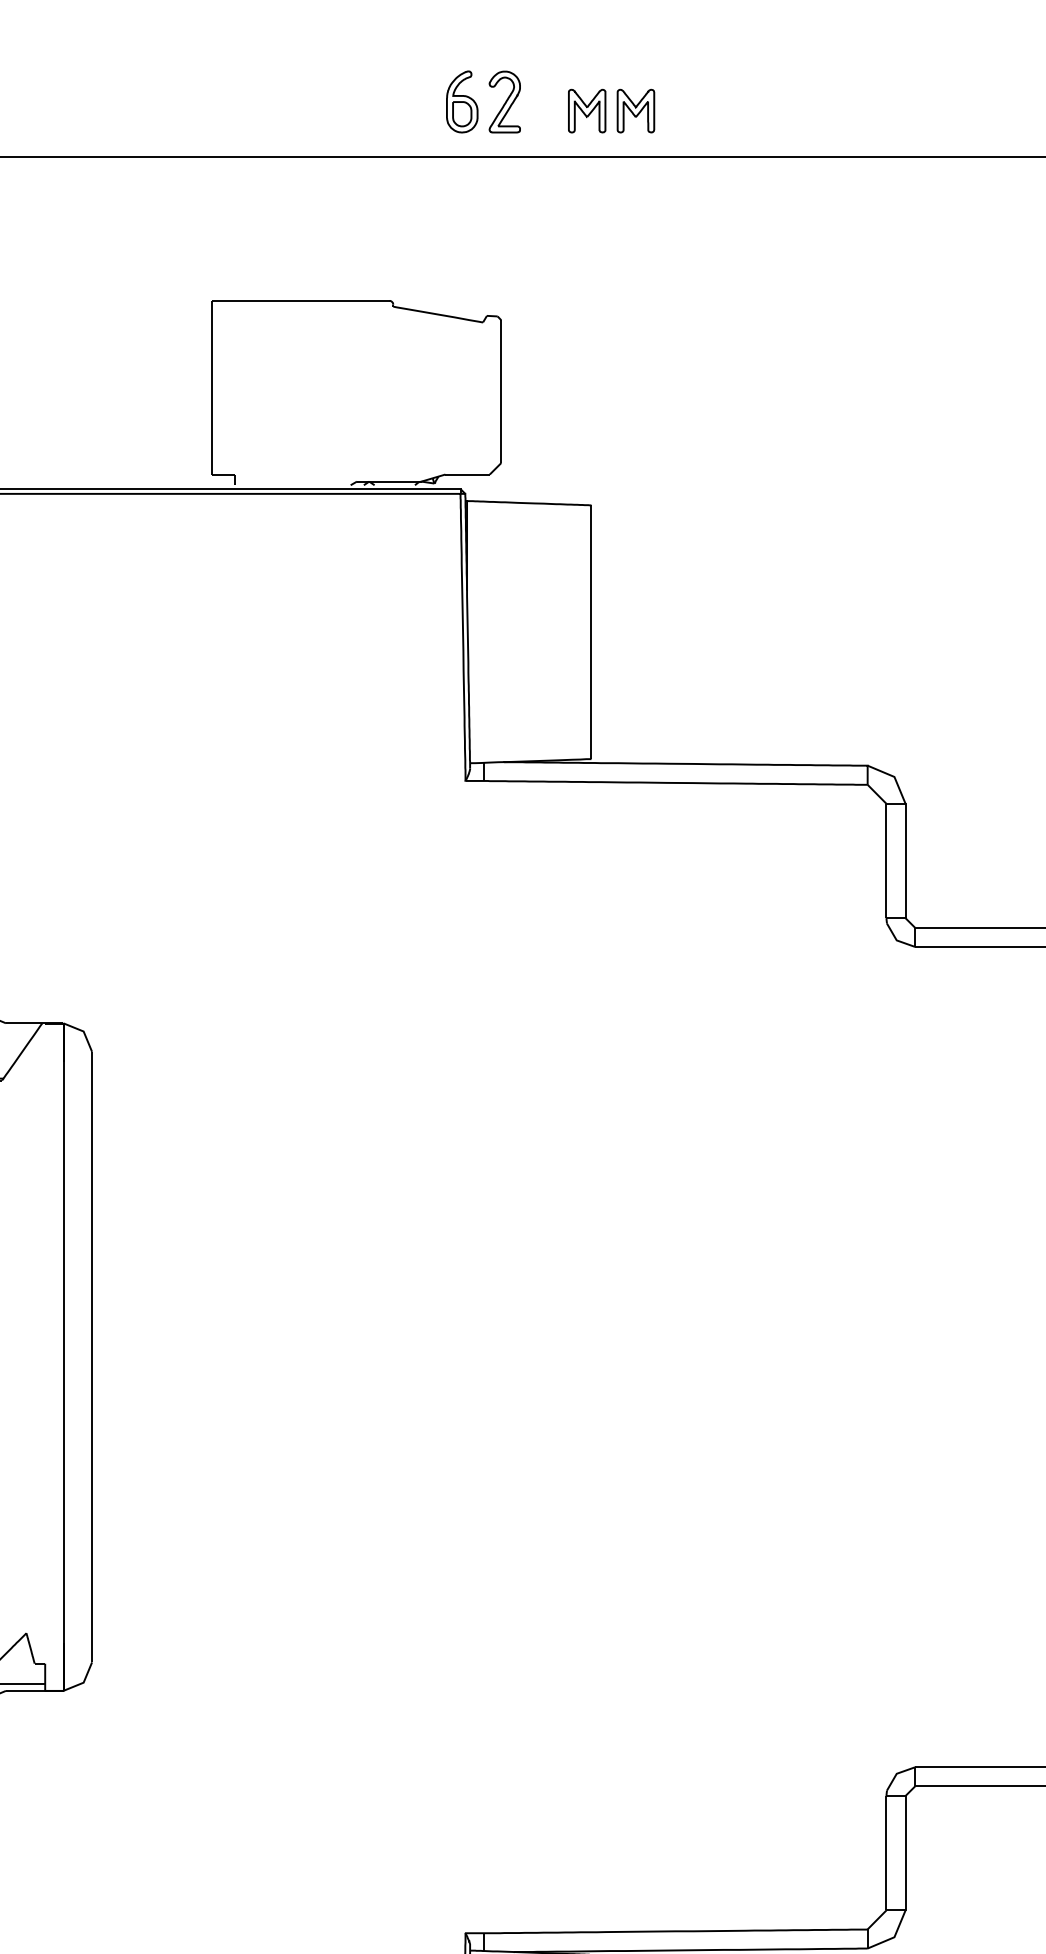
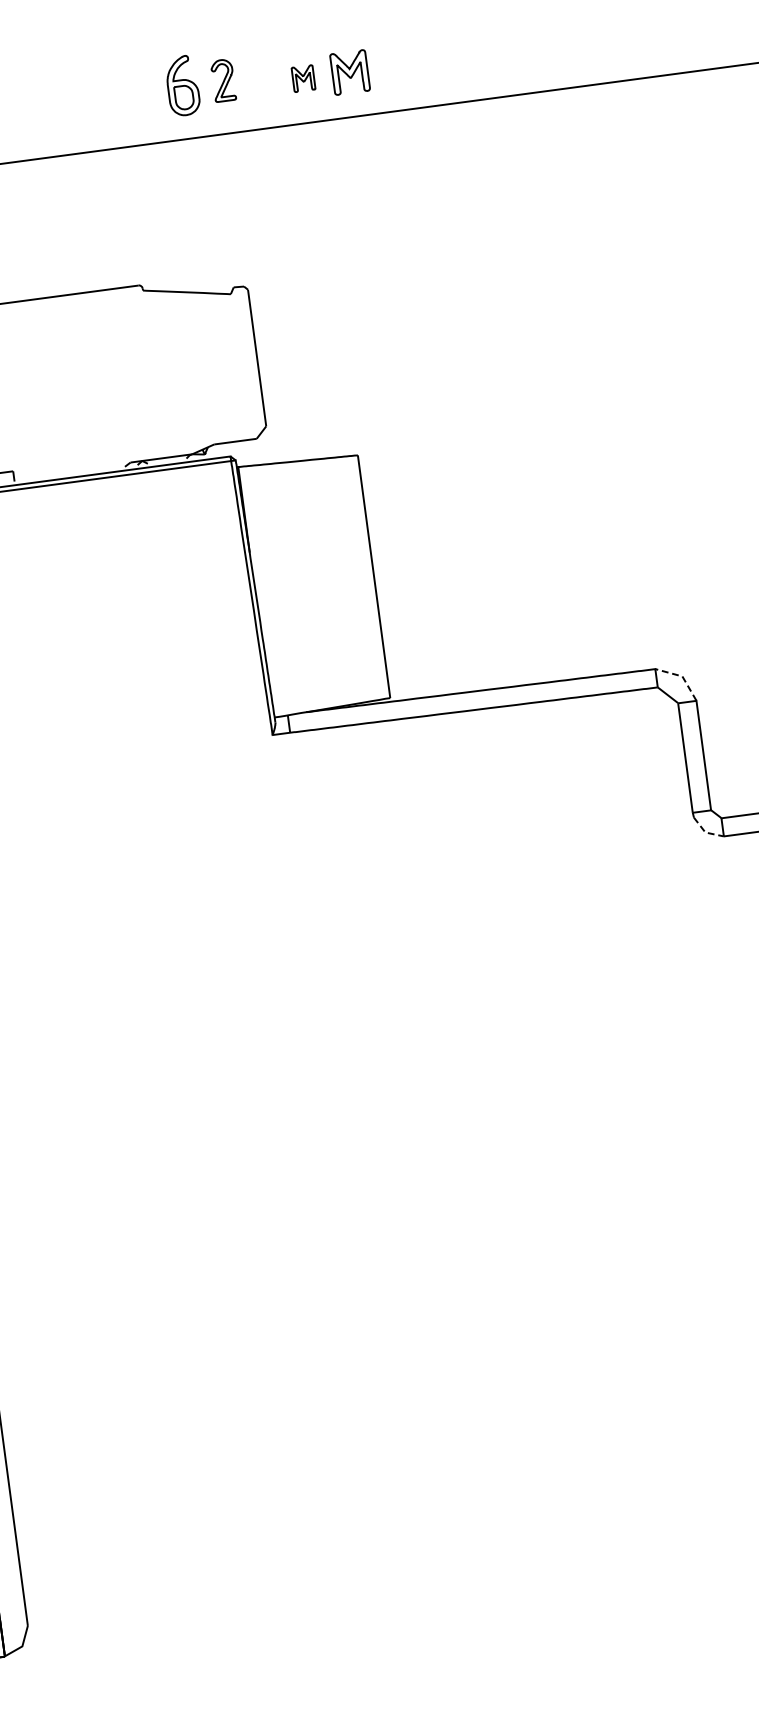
part: (504, 101) -> (223, 80), size x0.7
part: (587, 110) -> (303, 78), size x0.6
line: (894, 776) -> (682, 676), solid -> dashed
line: (896, 940) -> (705, 832), solid -> dashed

